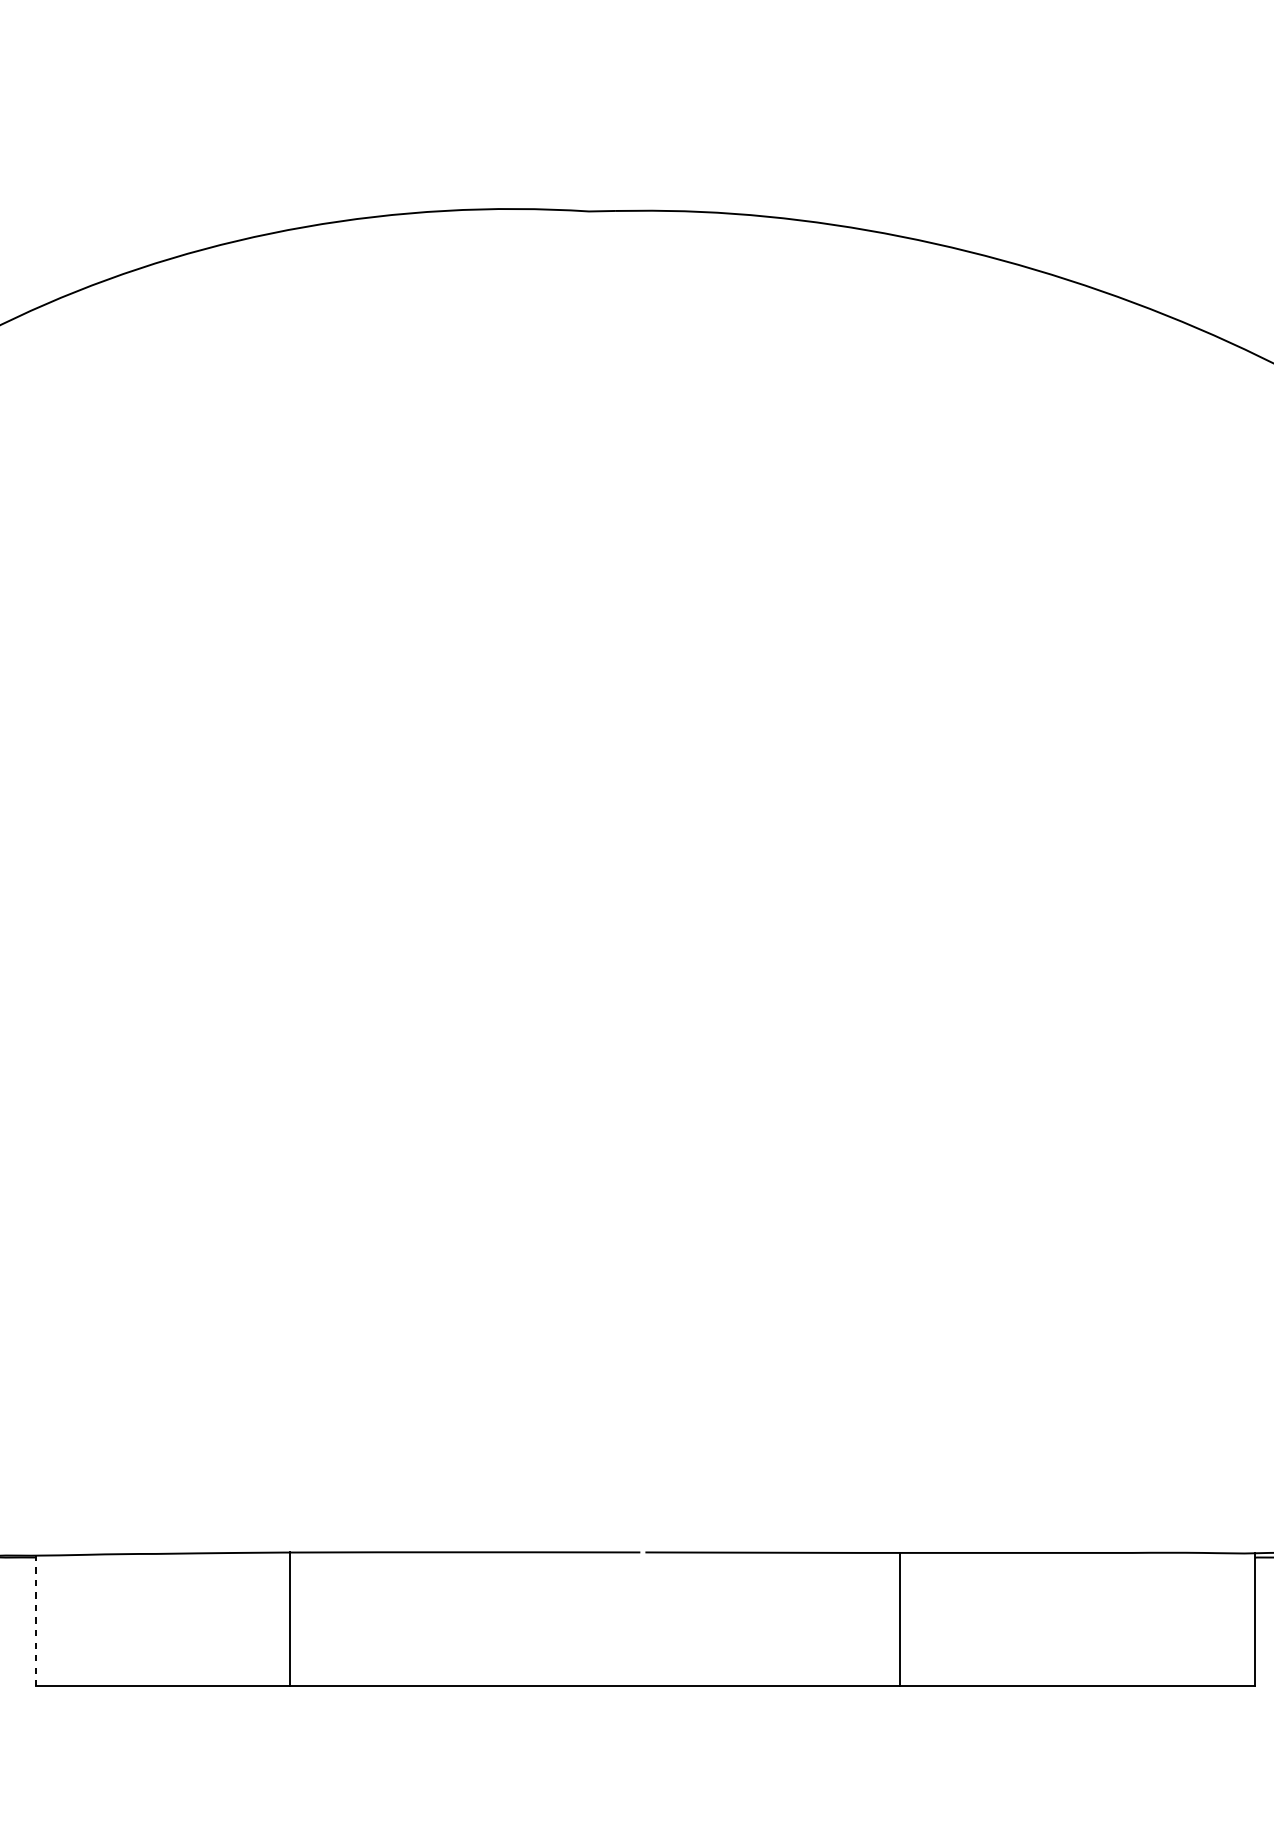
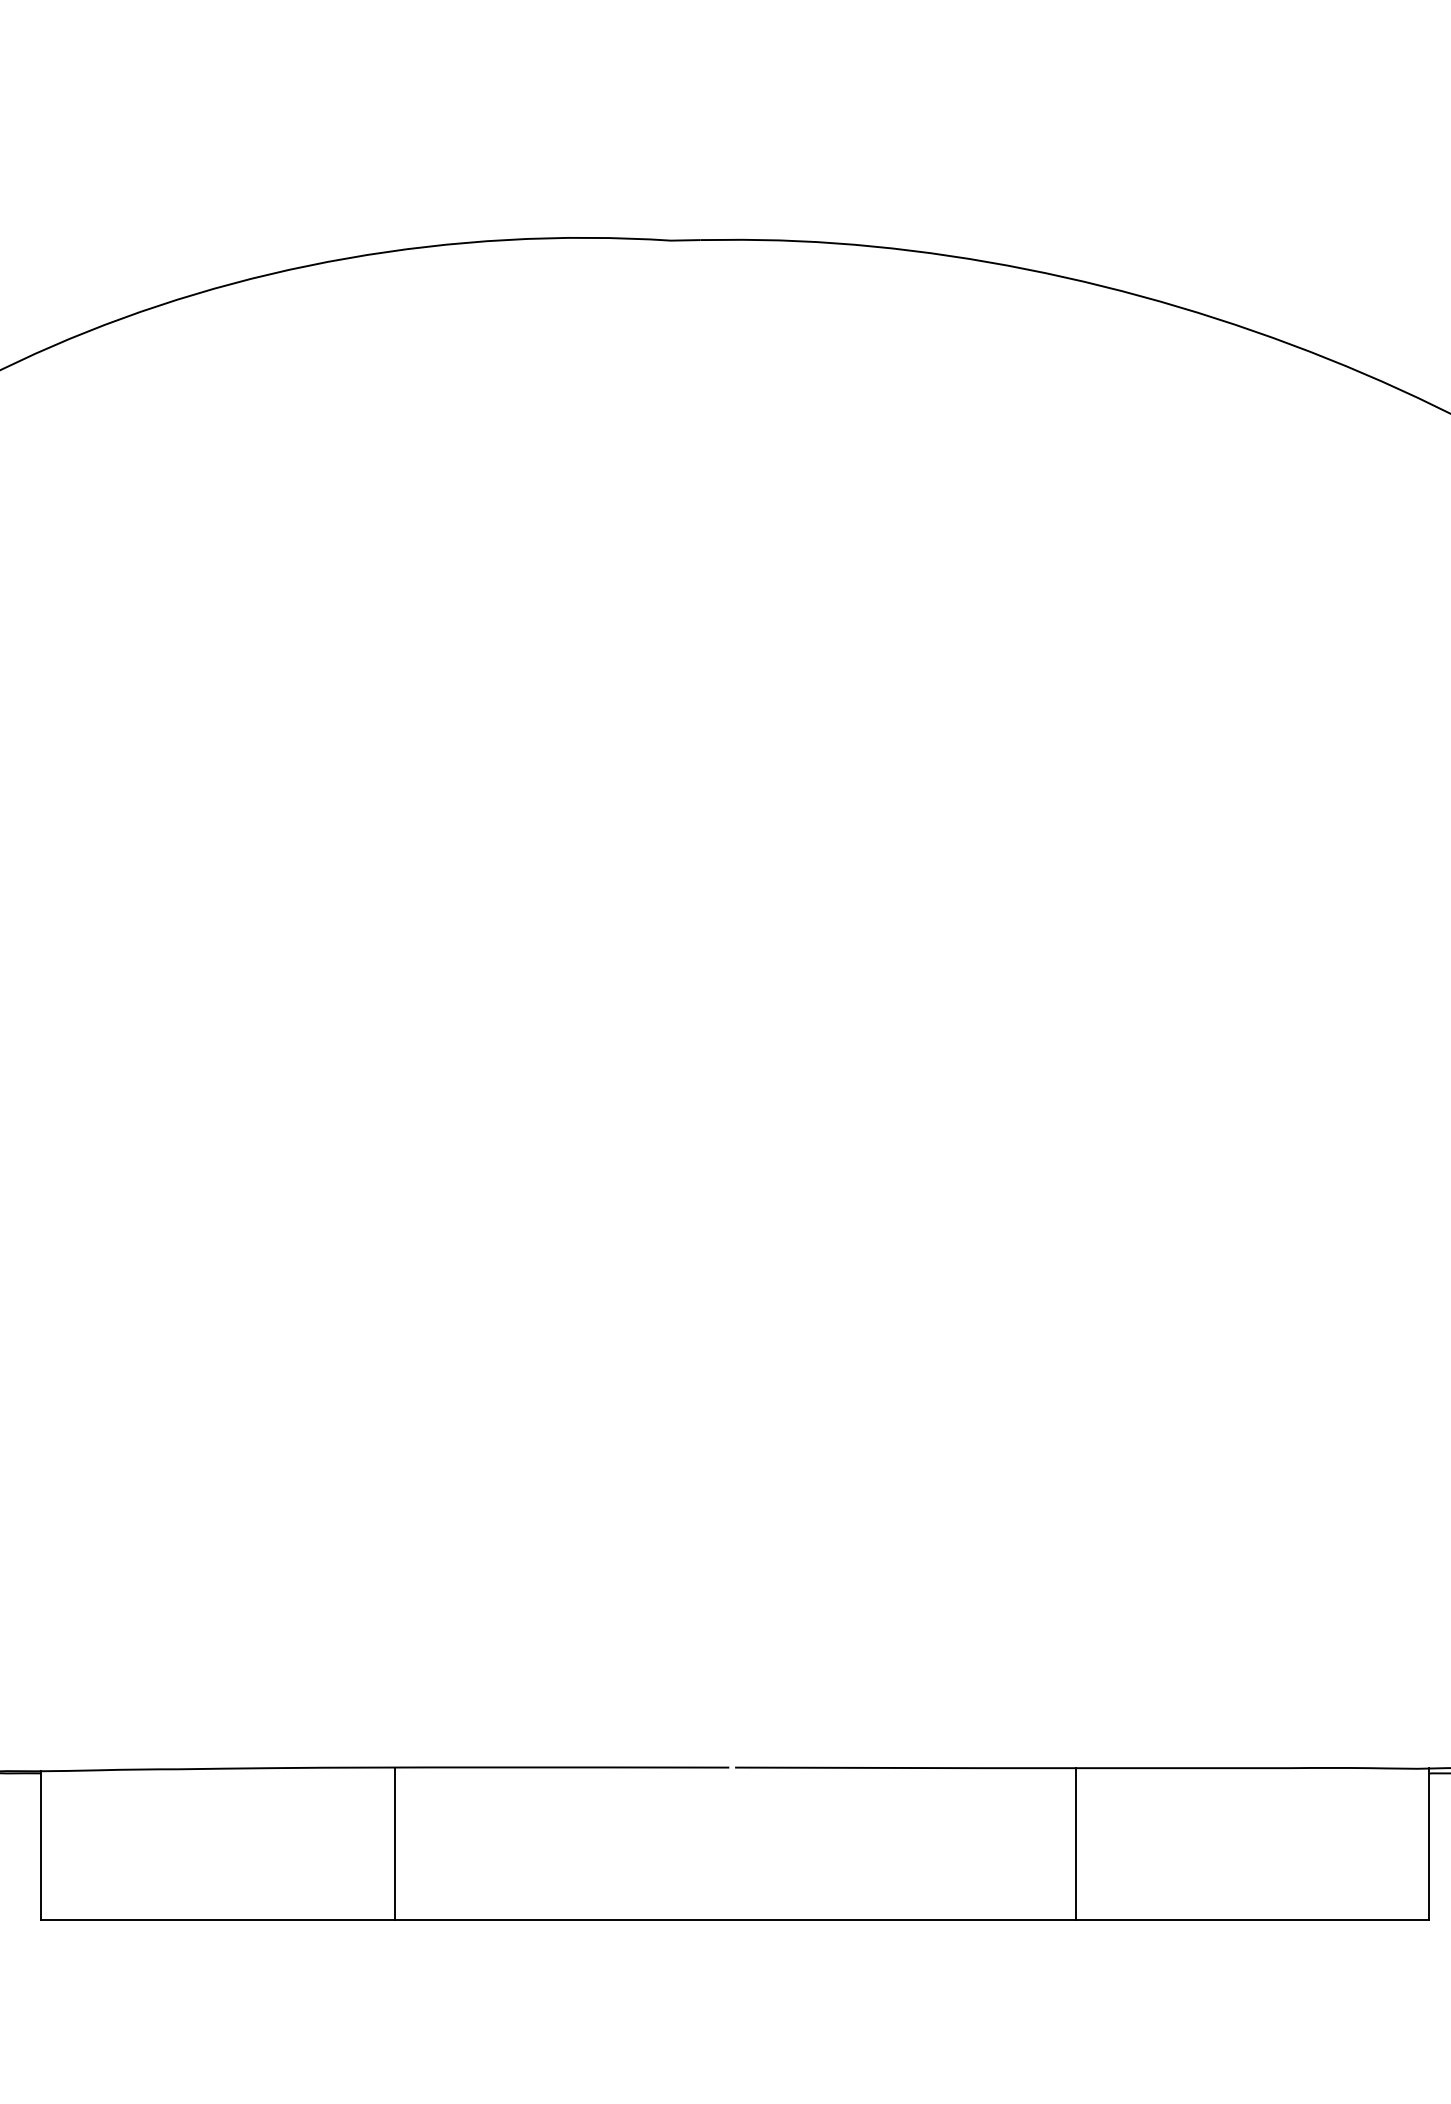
line: (290, 1619) -> (395, 1843), moved
line: (899, 1619) -> (1075, 1844), moved
line: (35, 1620) -> (40, 1845), dashed -> solid

